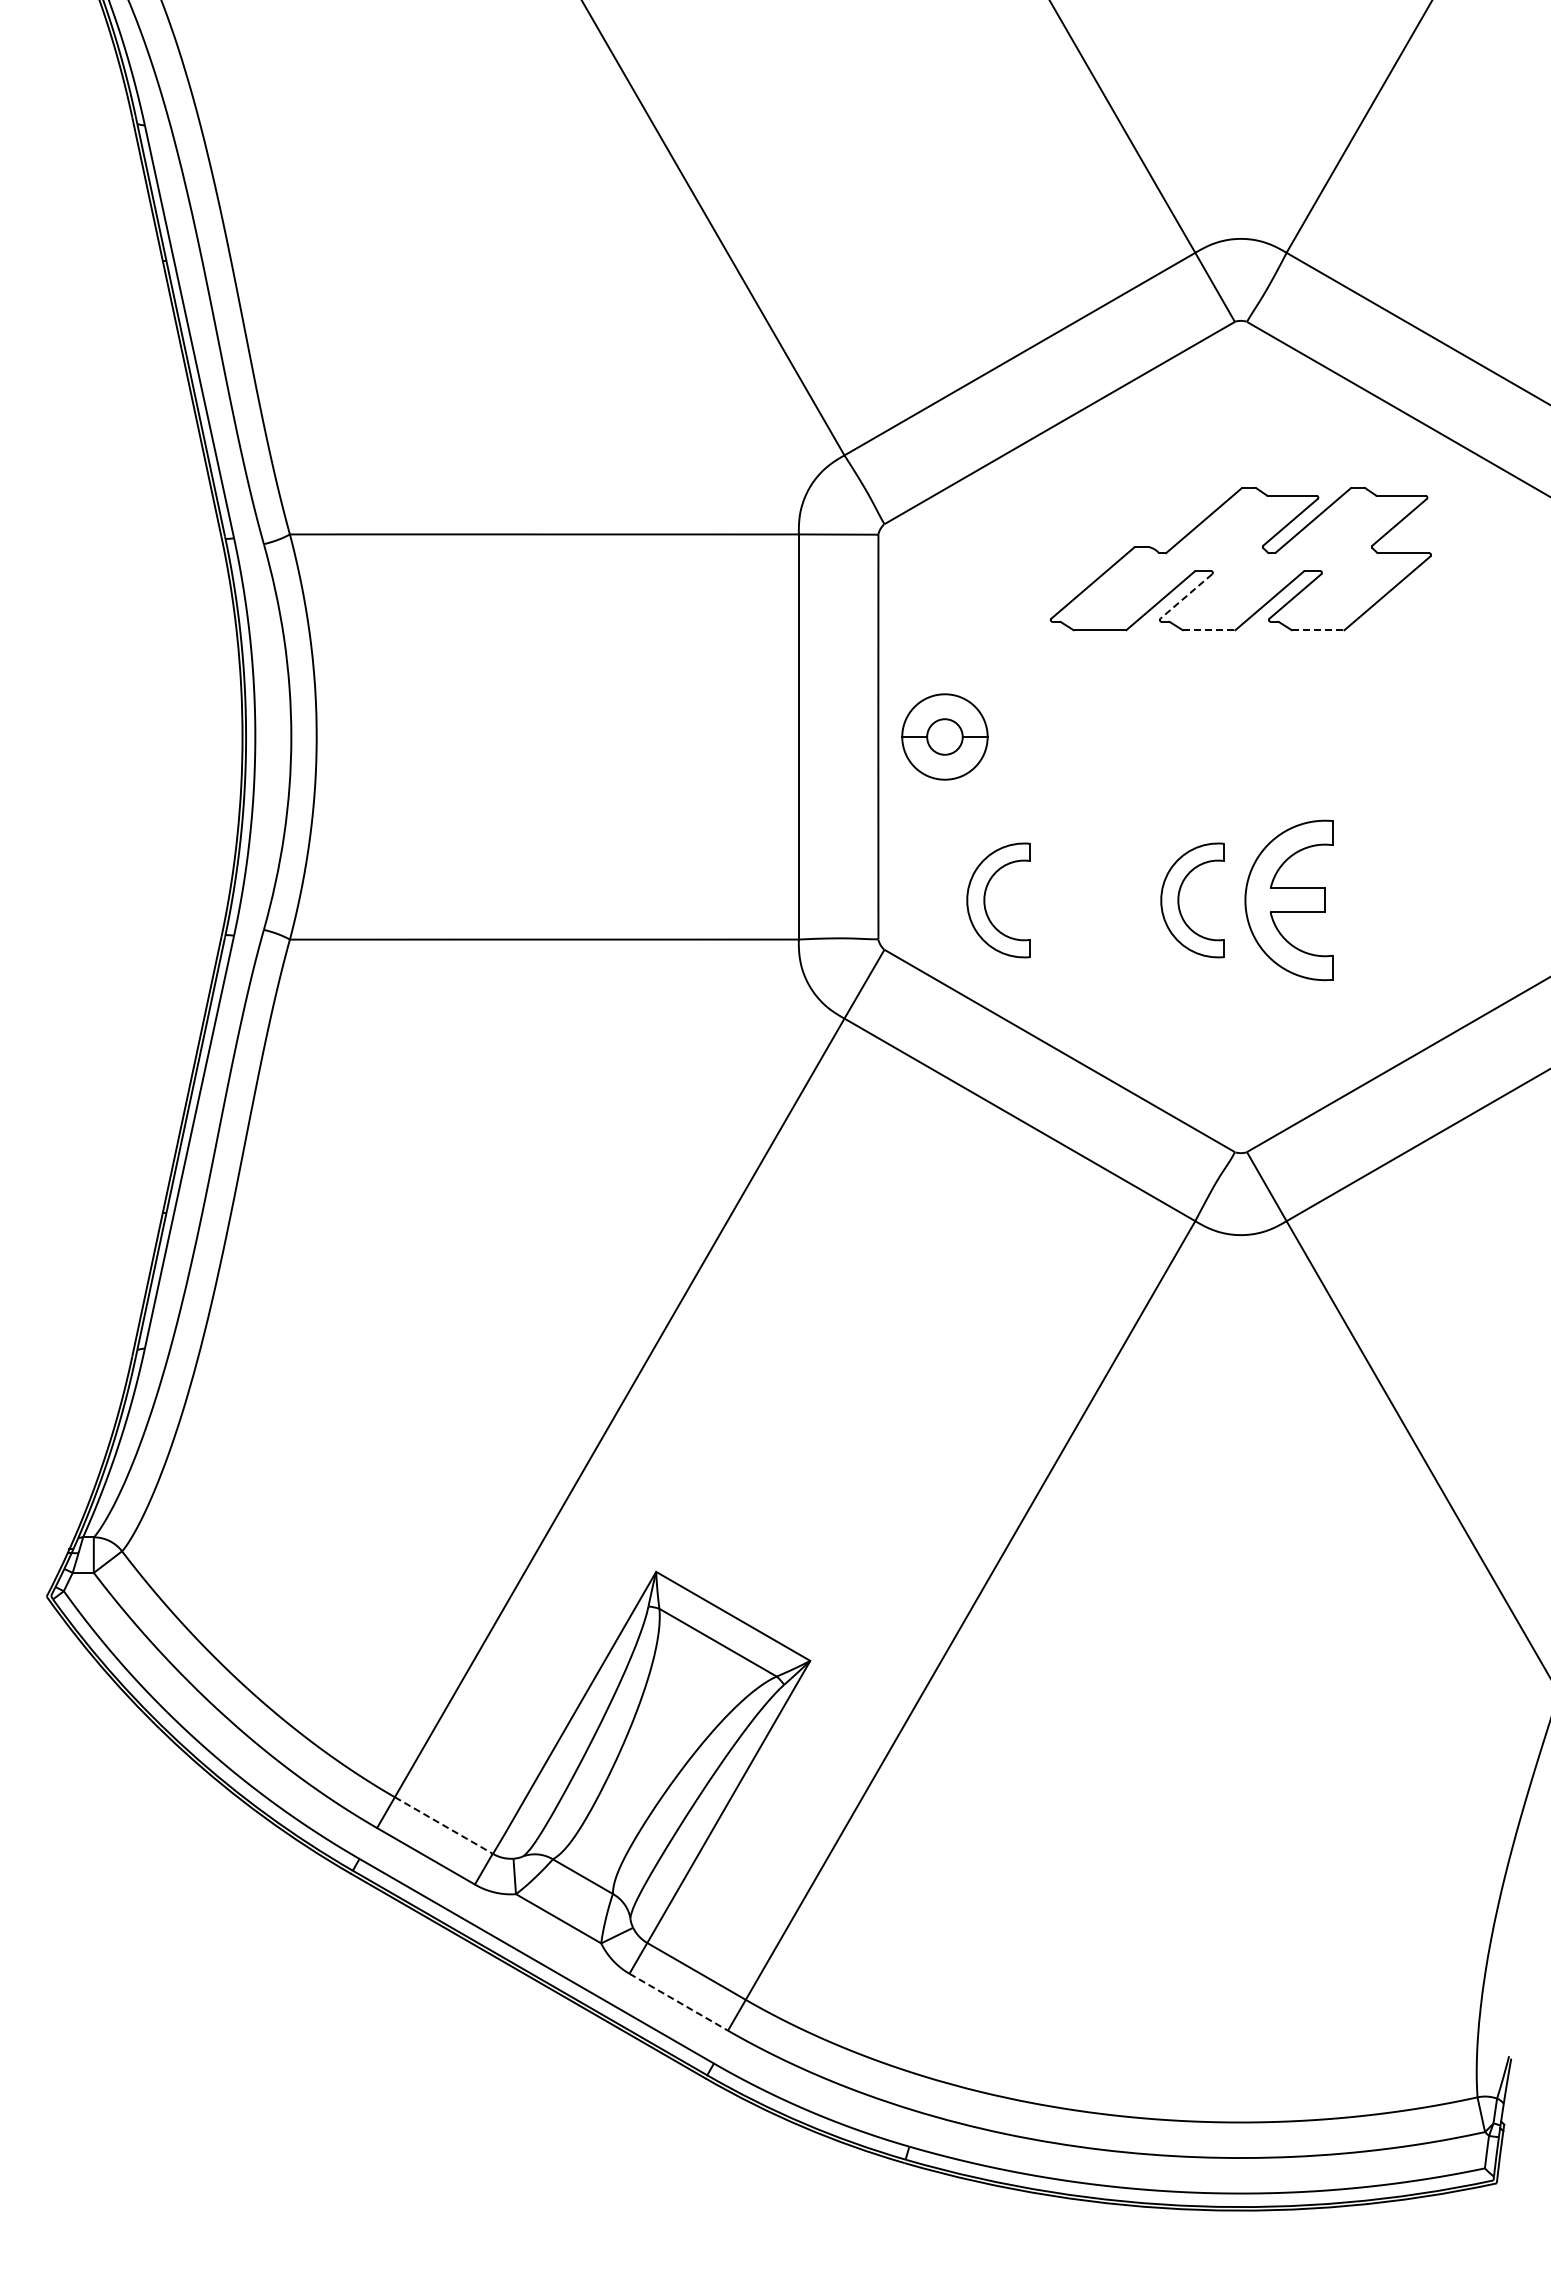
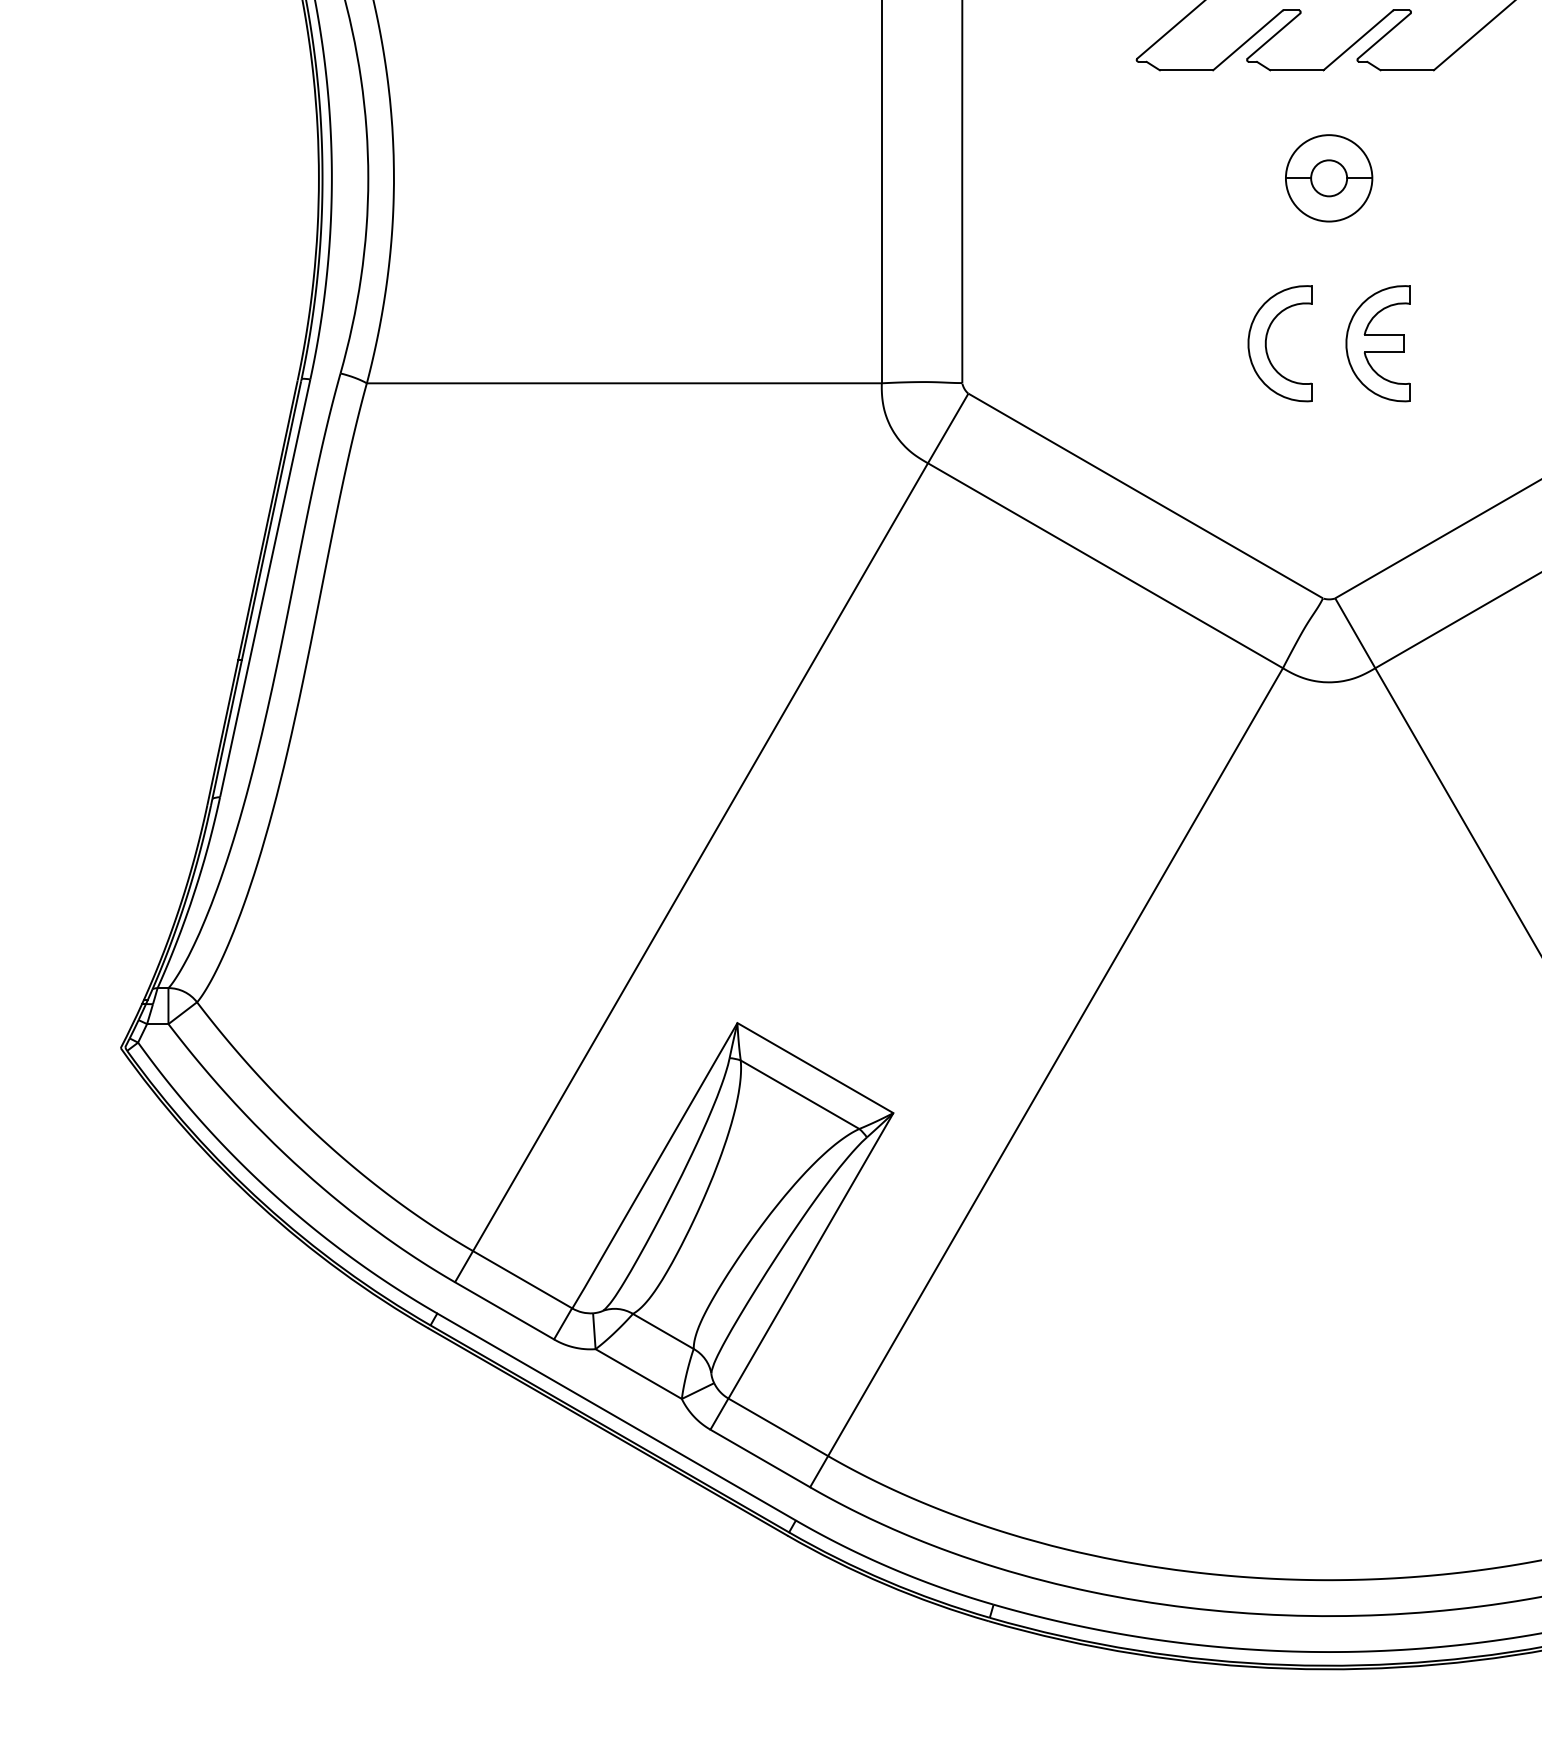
line: (1185, 596) -> (1273, 36), dashed -> solid
line: (1209, 630) -> (1297, 70), dashed -> solid
line: (1318, 630) -> (1407, 70), dashed -> solid
part: (944, 736) -> (1328, 177), moved
part: (985, 900) -> (1070, 343), removed
part: (1289, 900) -> (1378, 343), size x0.71
line: (443, 1825) -> (522, 1279), dashed -> solid
line: (678, 2002) -> (760, 1458), dashed -> solid

